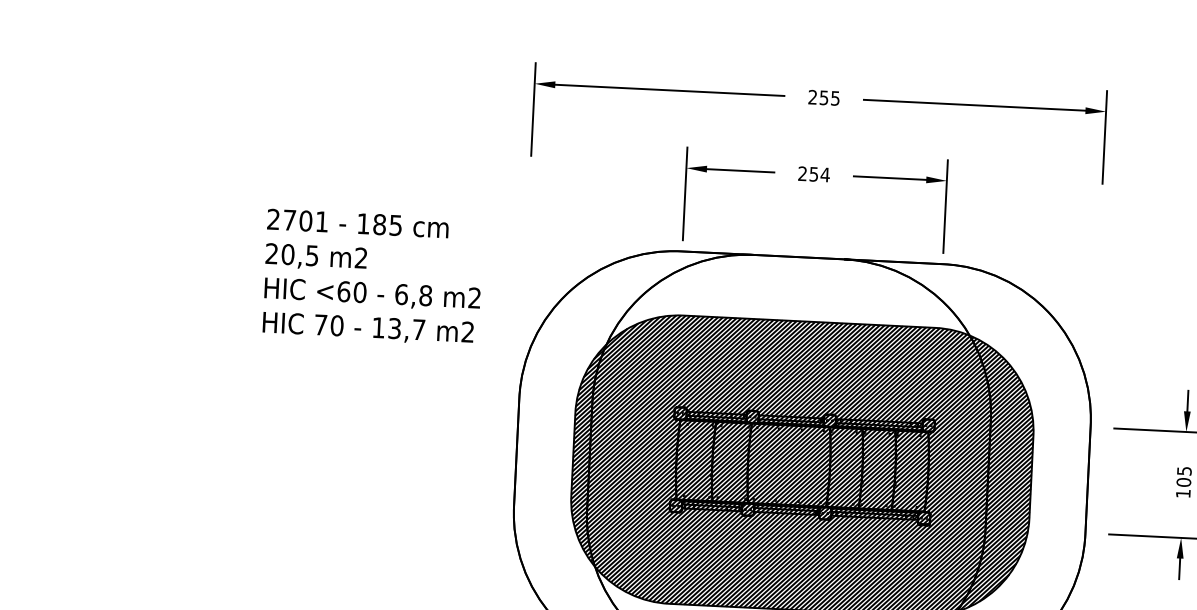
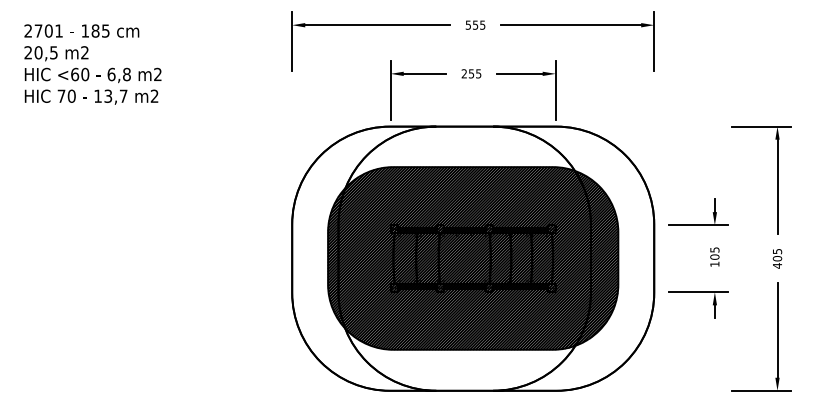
text: (811, 96) -> (467, 24), 255 -> 555
text: (825, 174) -> (478, 73), 254 -> 255
text: (372, 277) -> (92, 64), moved

